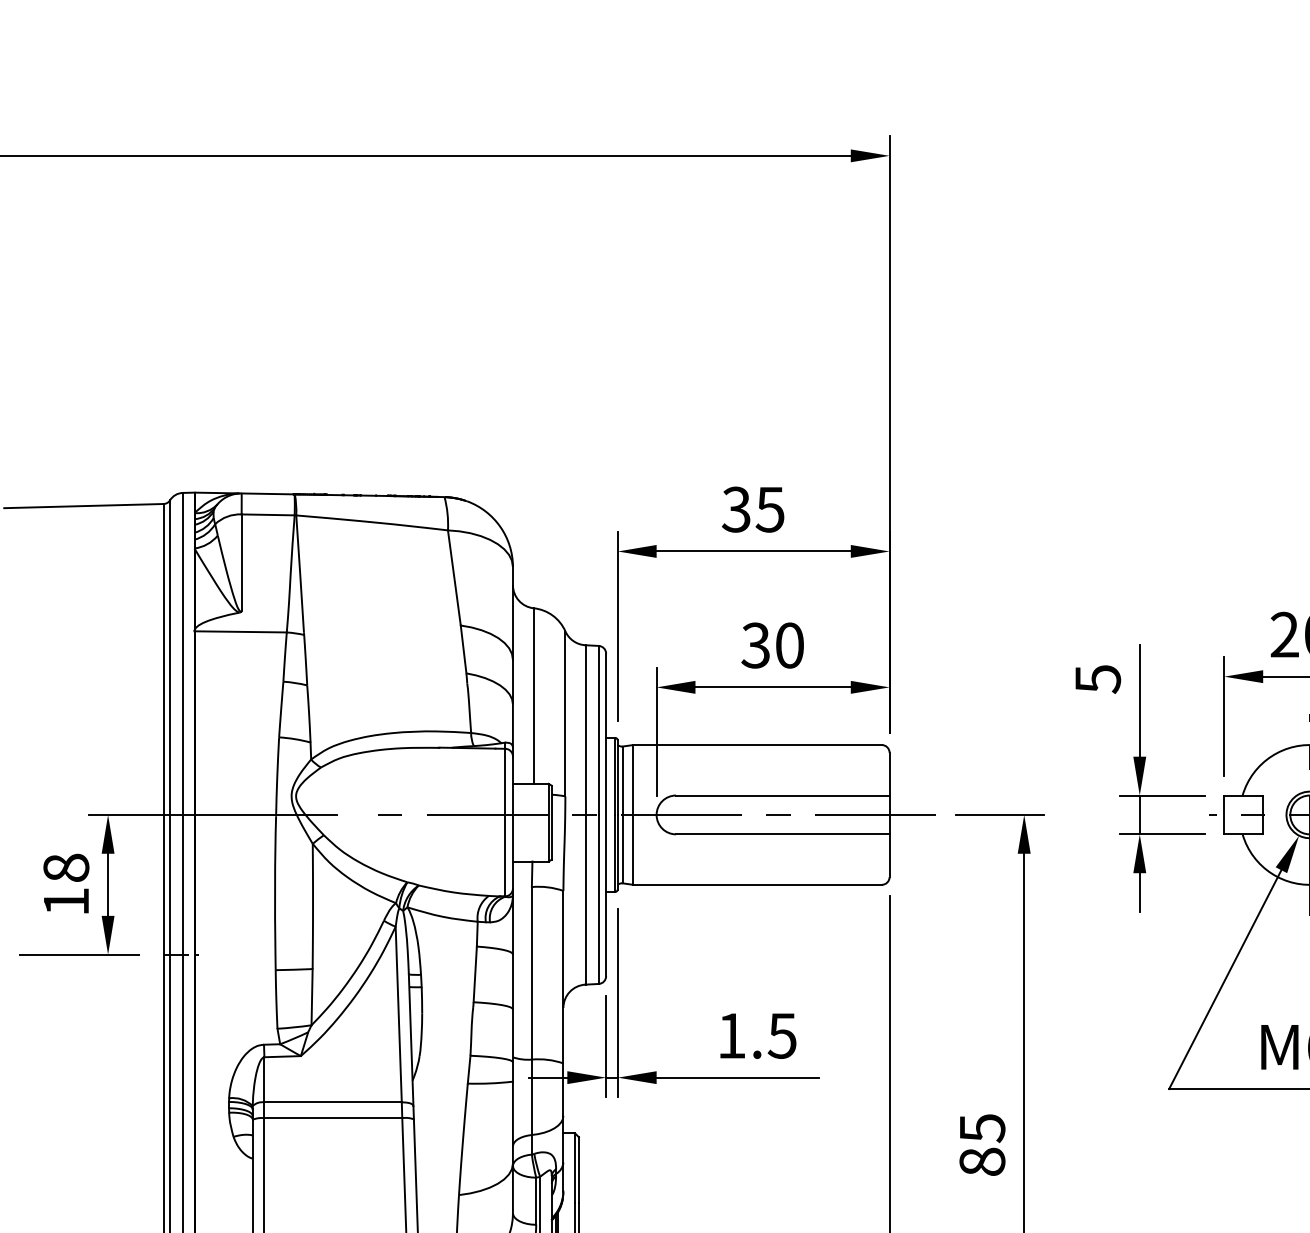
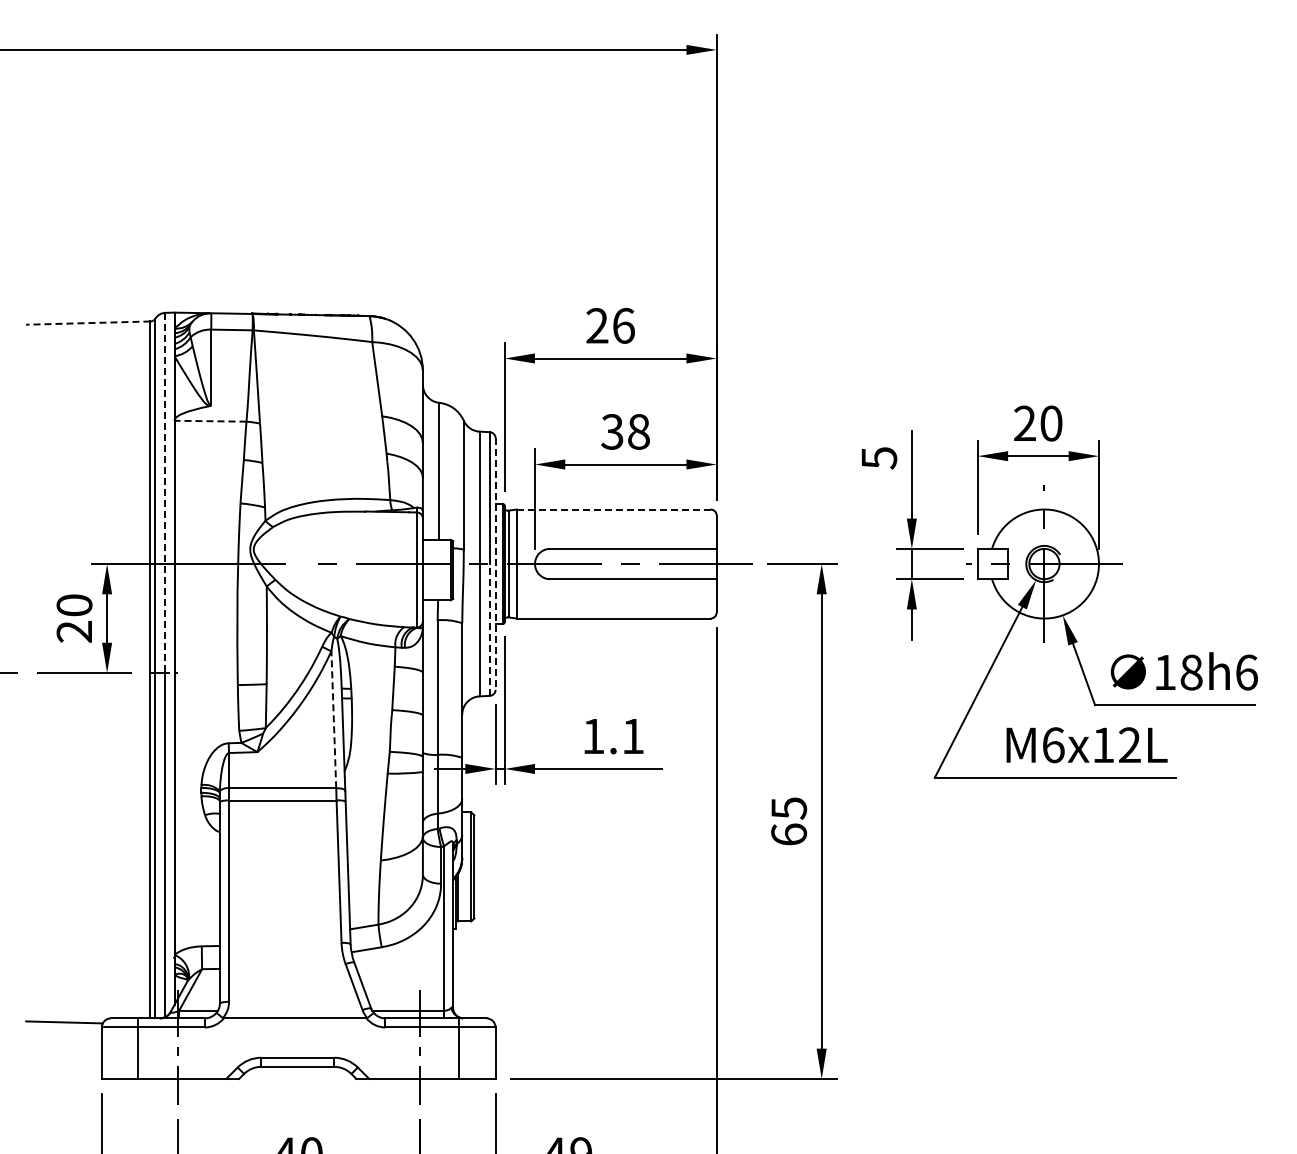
line: (82, 506) -> (87, 323), solid -> dashed
text: (753, 509) -> (610, 325), 35 -> 26
line: (240, 632) -> (210, 421), solid -> dashed
text: (789, 645) -> (638, 431), 30 -> 38
line: (182, 724) -> (165, 493), solid -> dashed
line: (757, 745) -> (613, 509), solid -> dashed
line: (606, 815) -> (495, 564), solid -> dashed
text: (66, 884) -> (74, 618), 18 -> 20
line: (598, 898) -> (489, 629), solid -> dashed
line: (398, 1014) -> (333, 719), solid -> dashed
text: (781, 1036) -> (632, 736), 1.5 -> 1.1
text: (982, 1161) -> (789, 834), 85 -> 65

